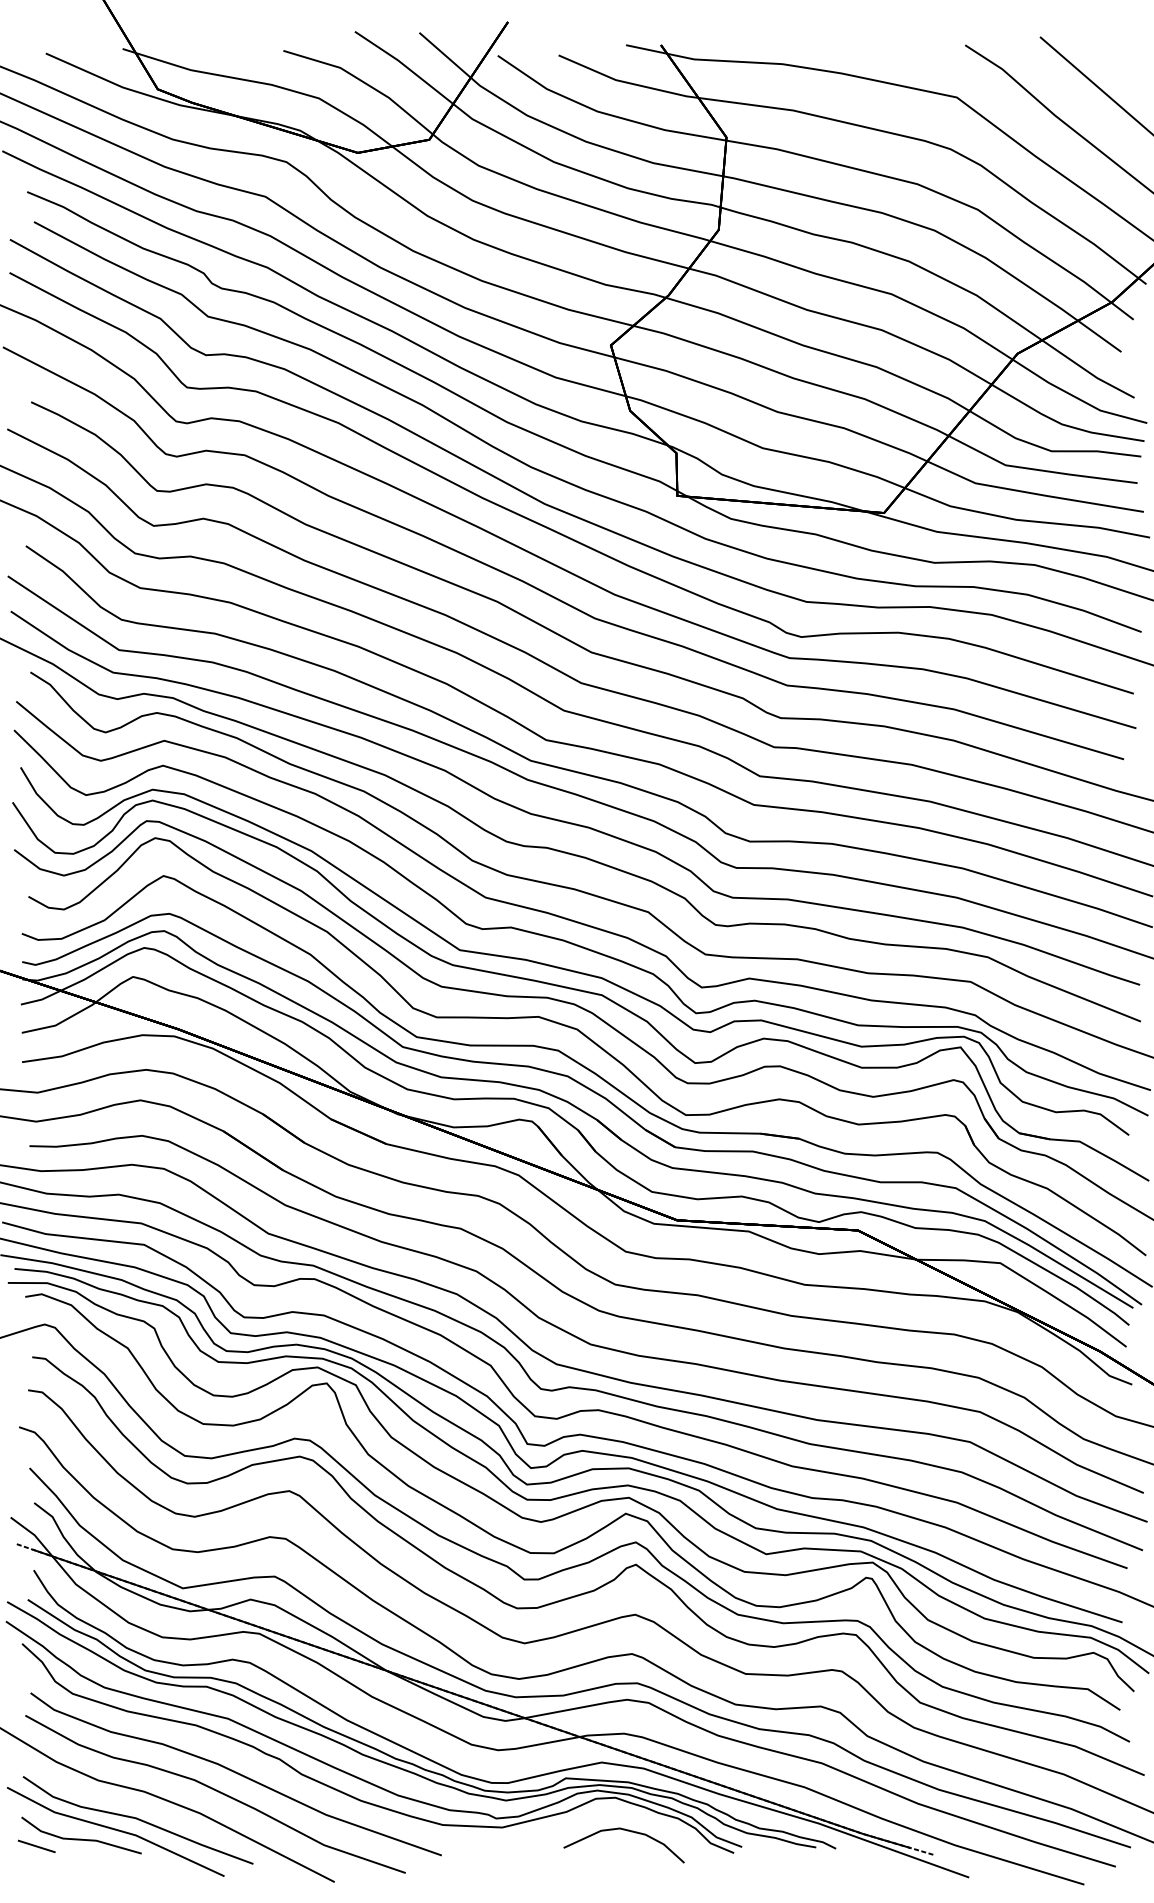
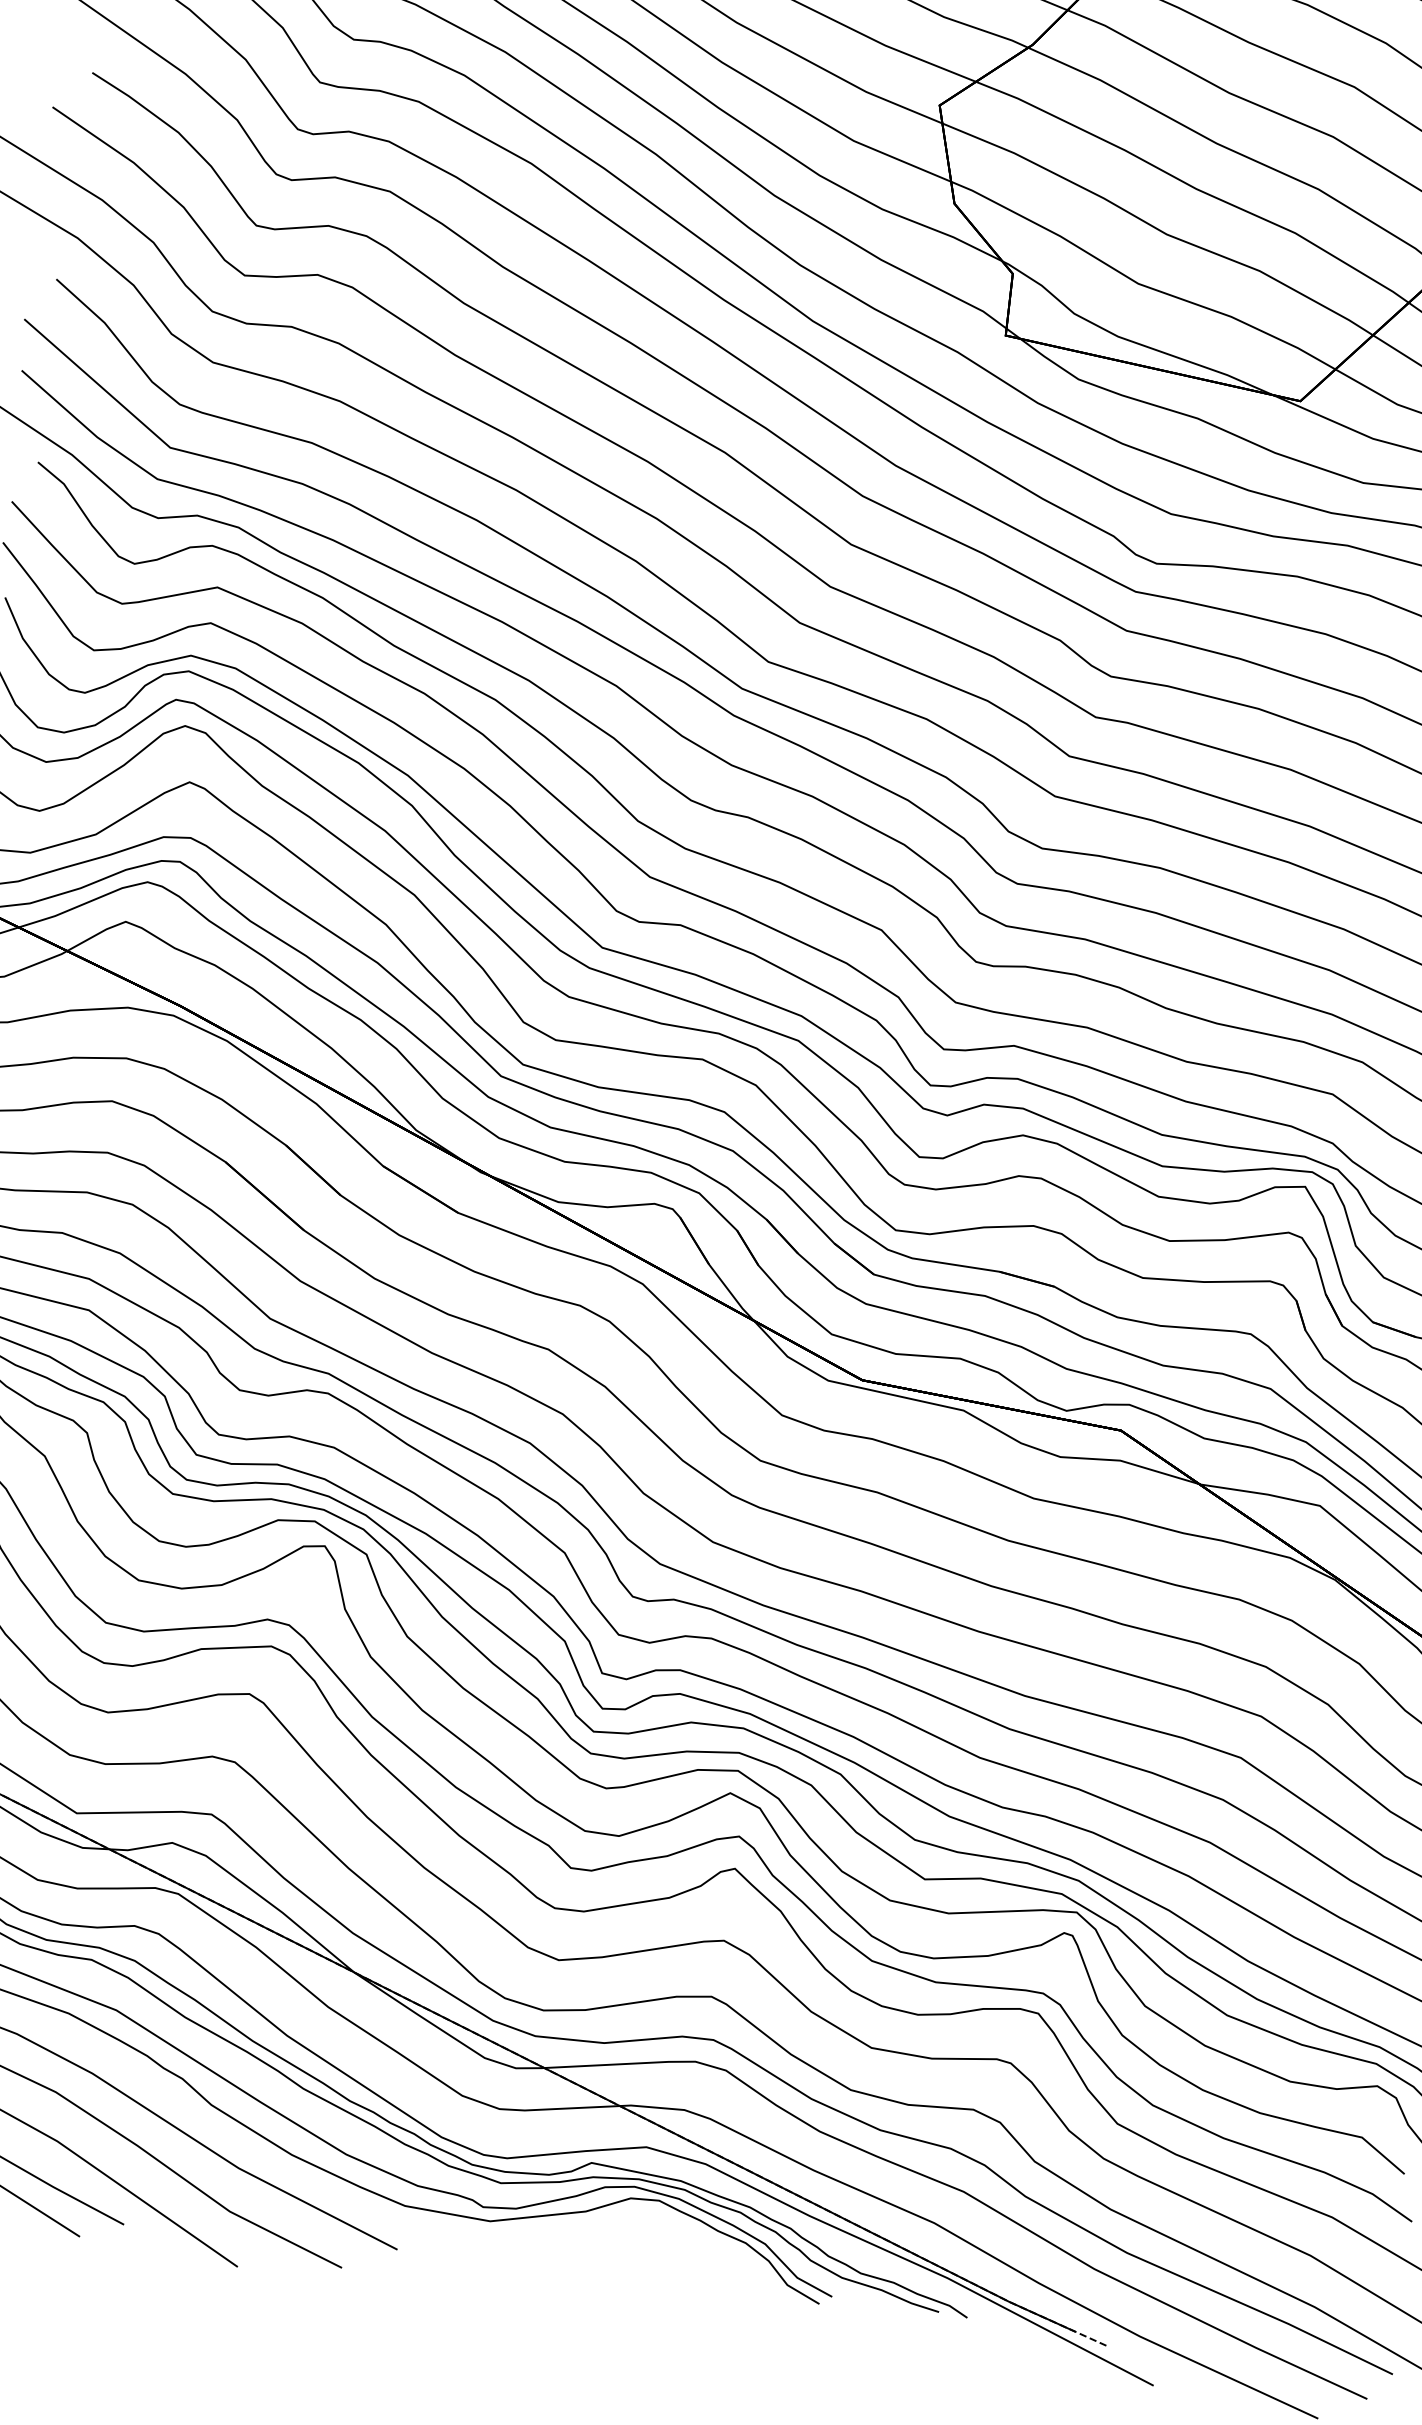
curve: (627, 1831) -> (669, 2251), removed

